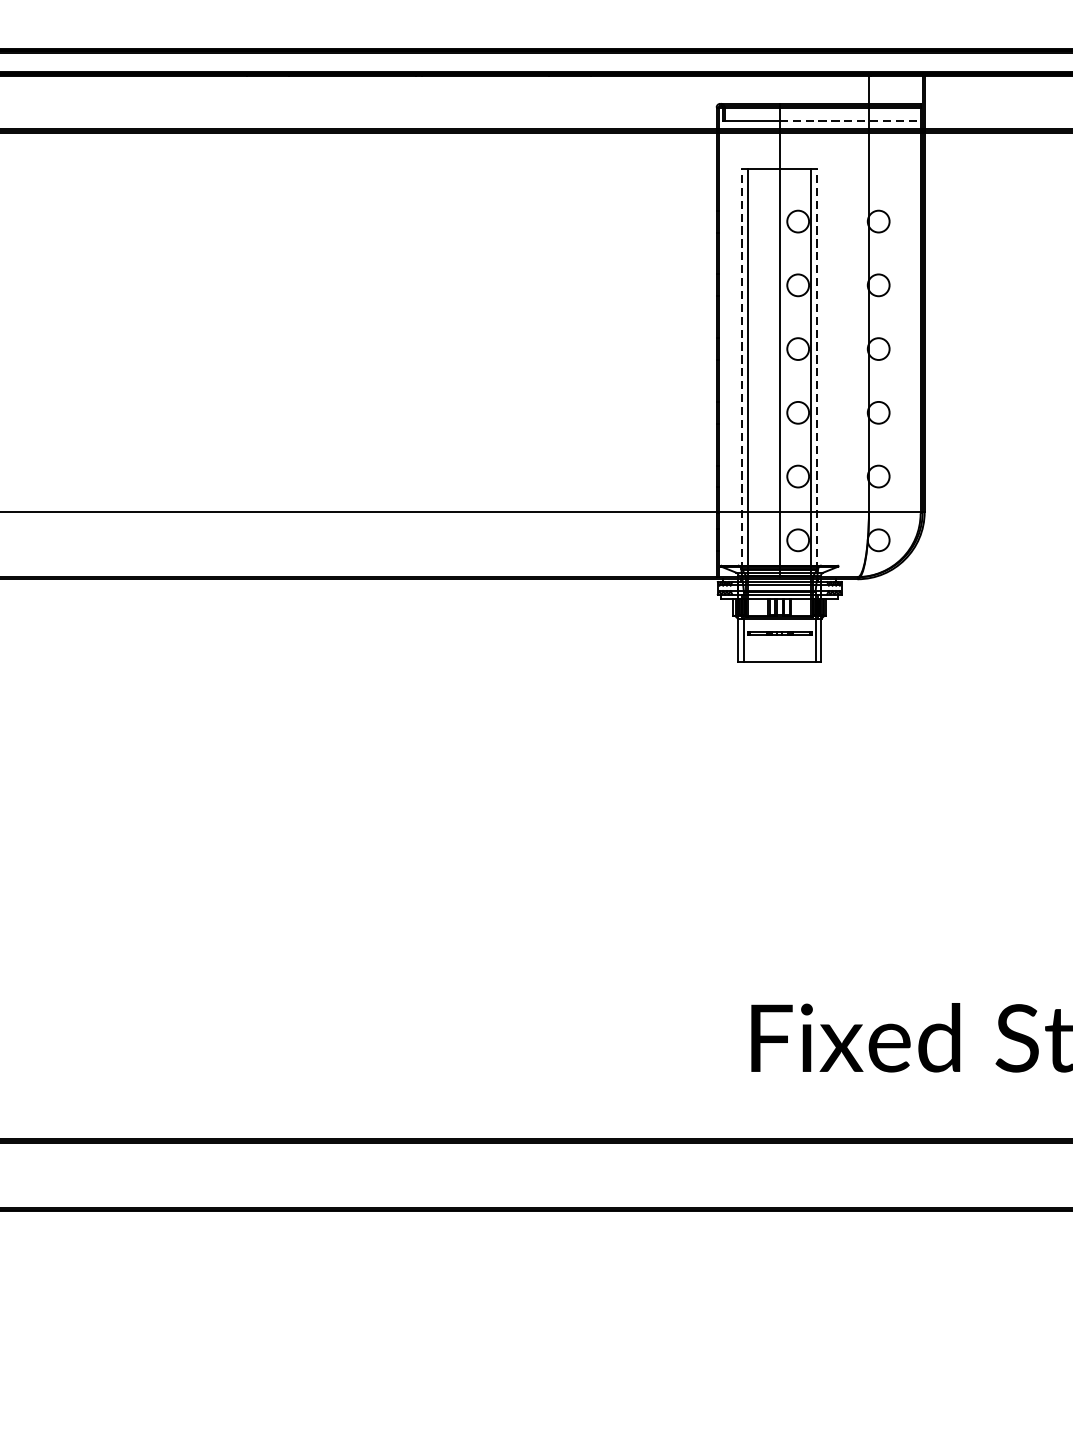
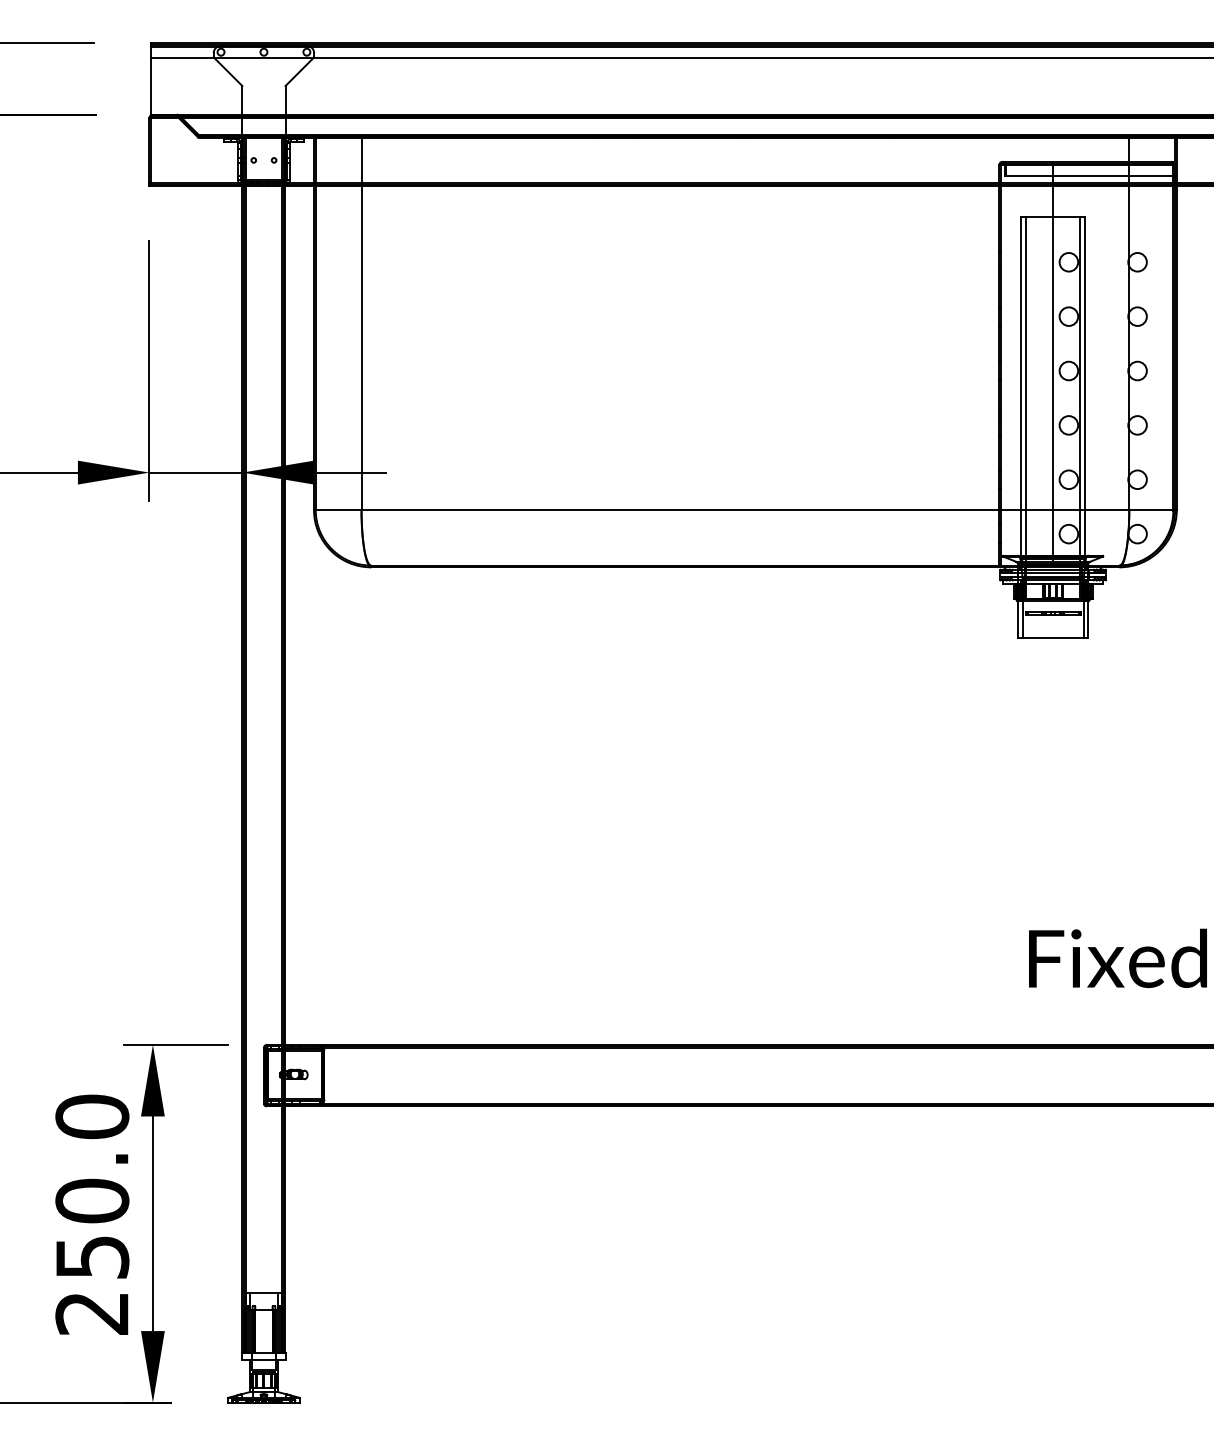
line: (850, 121) -> (1113, 176), dashed -> solid
line: (742, 369) -> (1021, 388), dashed -> solid
line: (816, 369) -> (1084, 388), dashed -> solid

